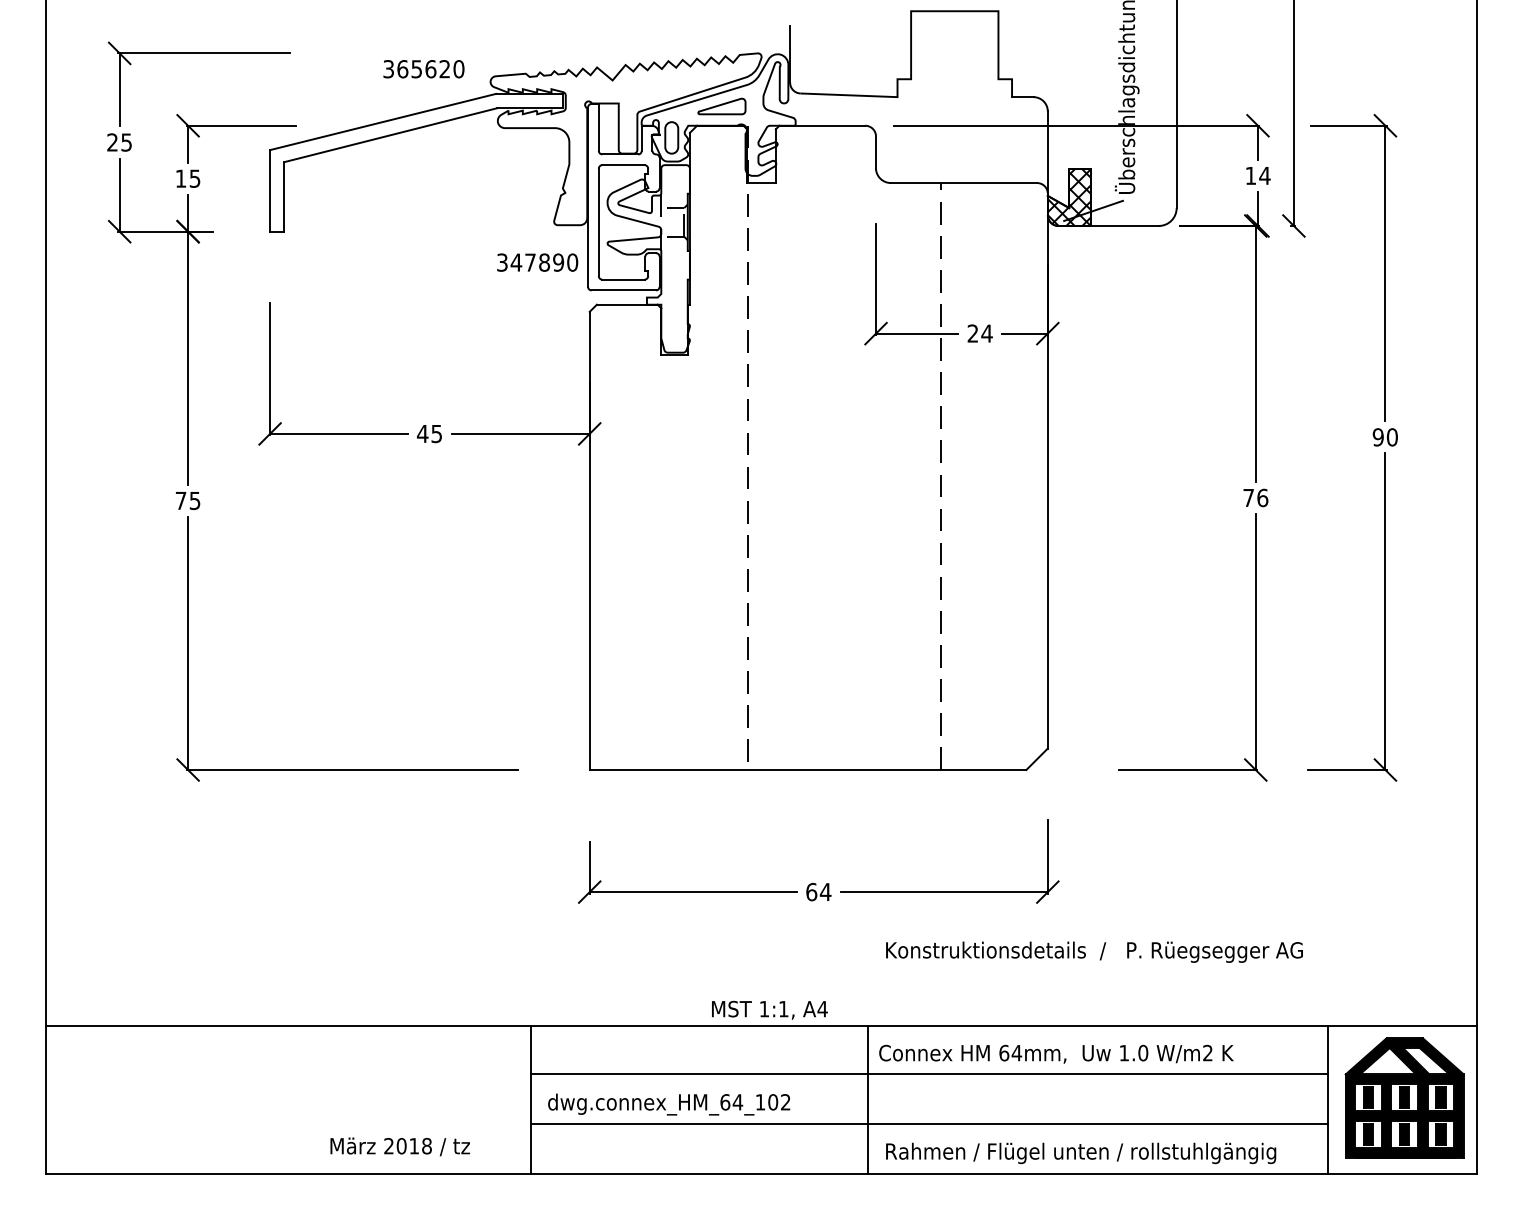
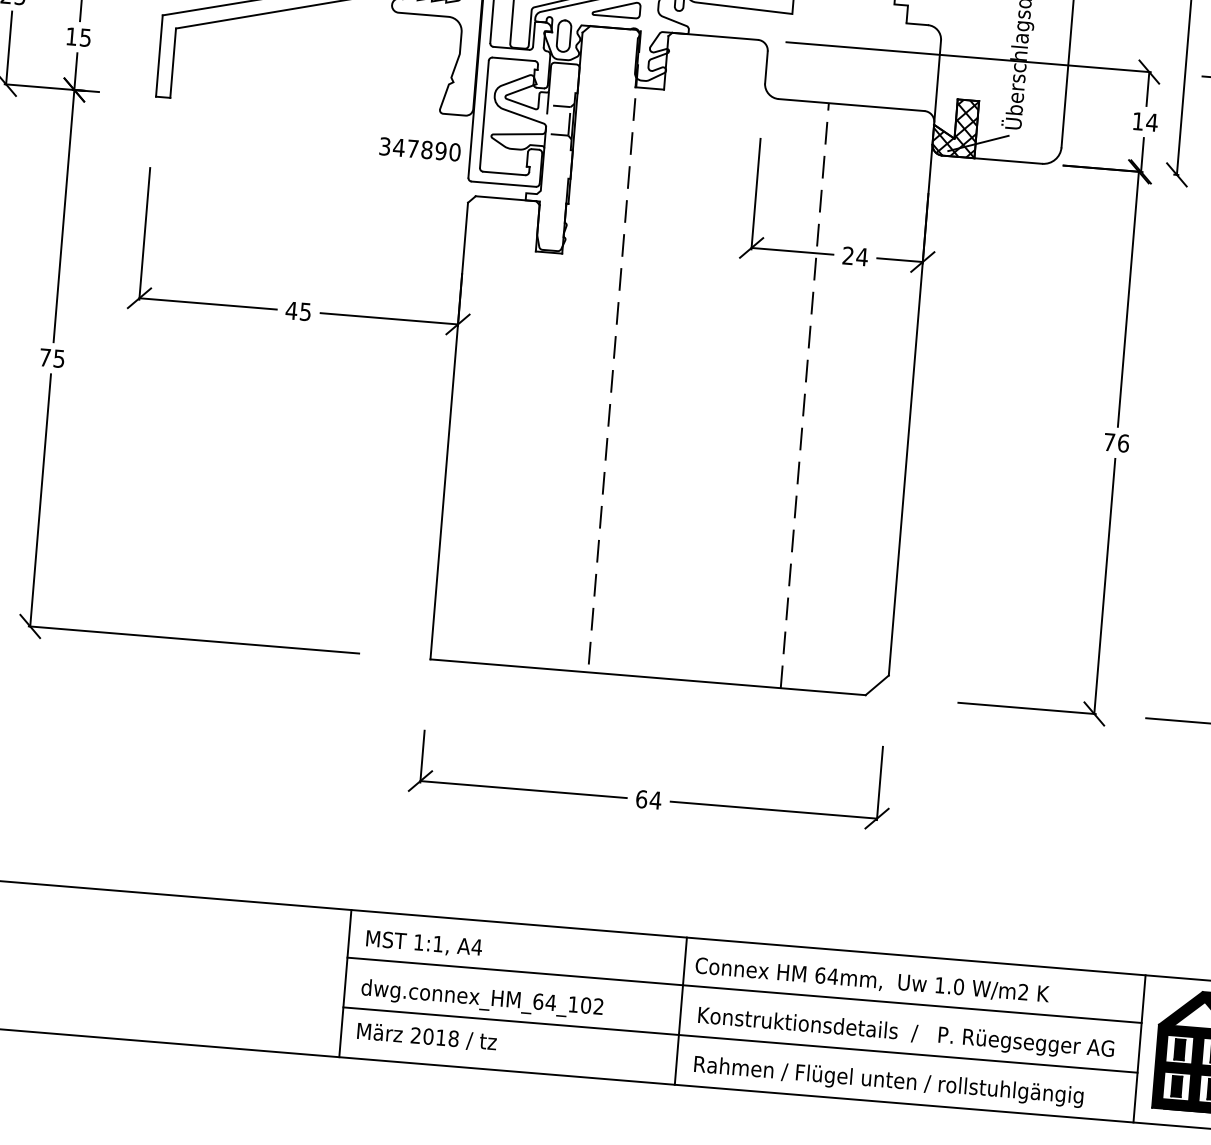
text: (1094, 951) -> (906, 1033), moved
text: (769, 1009) -> (423, 943), moved
text: (399, 1146) -> (426, 1036), moved

